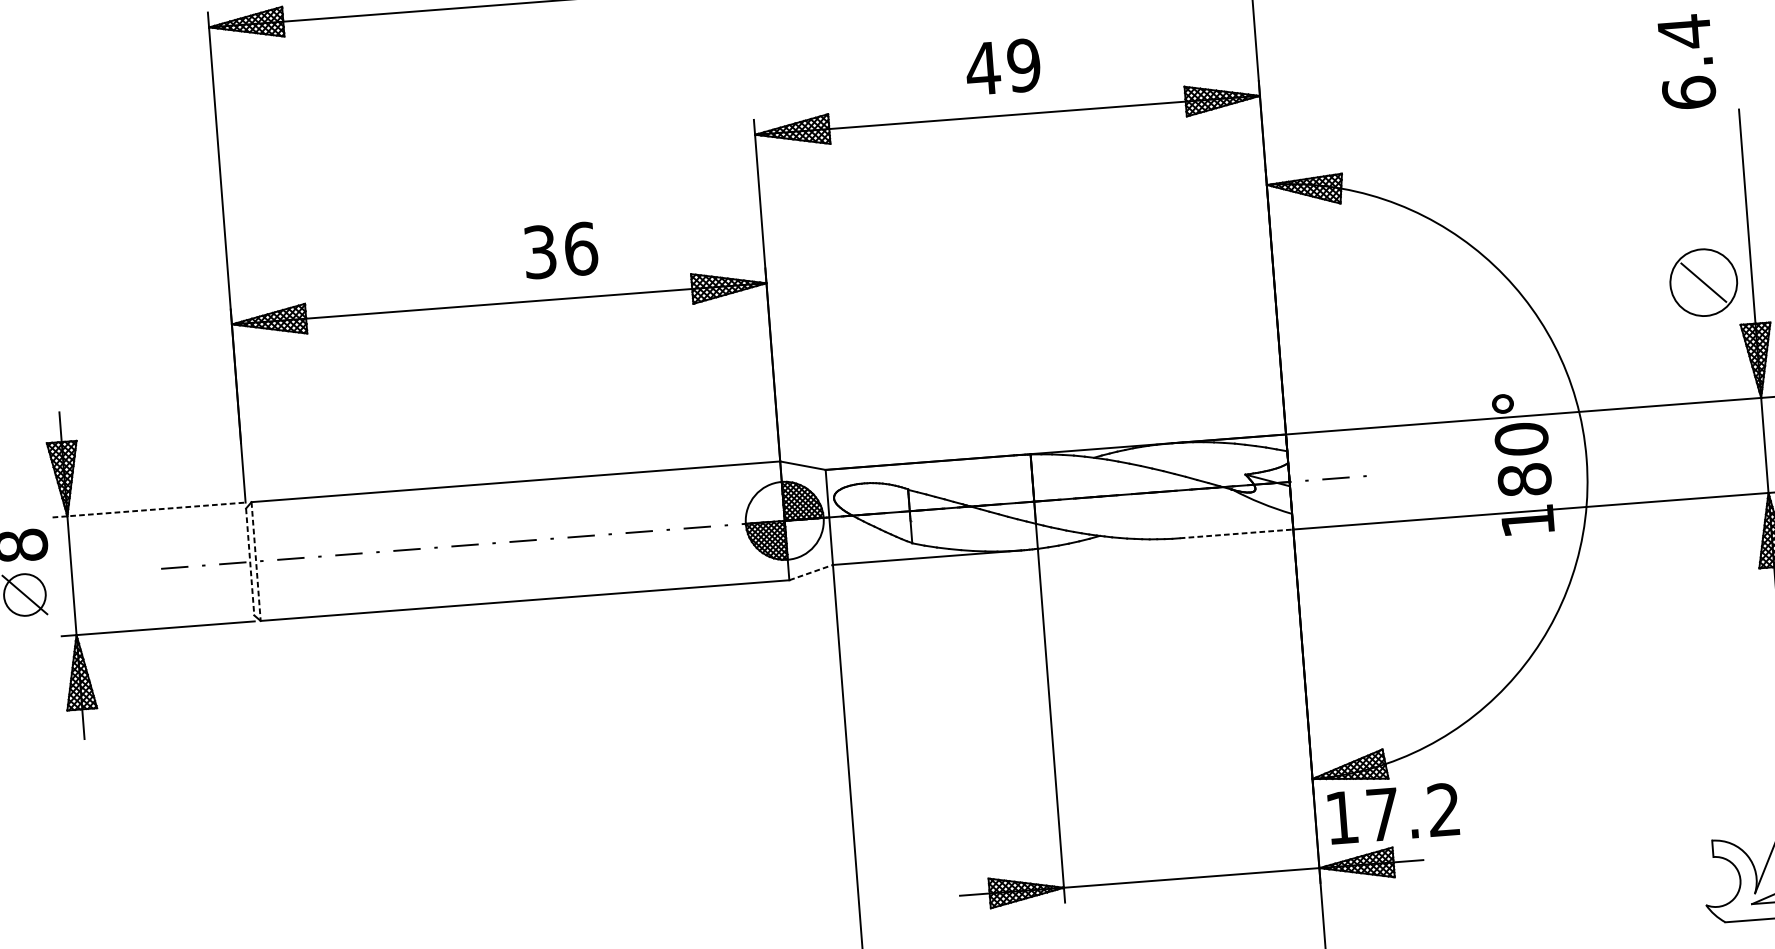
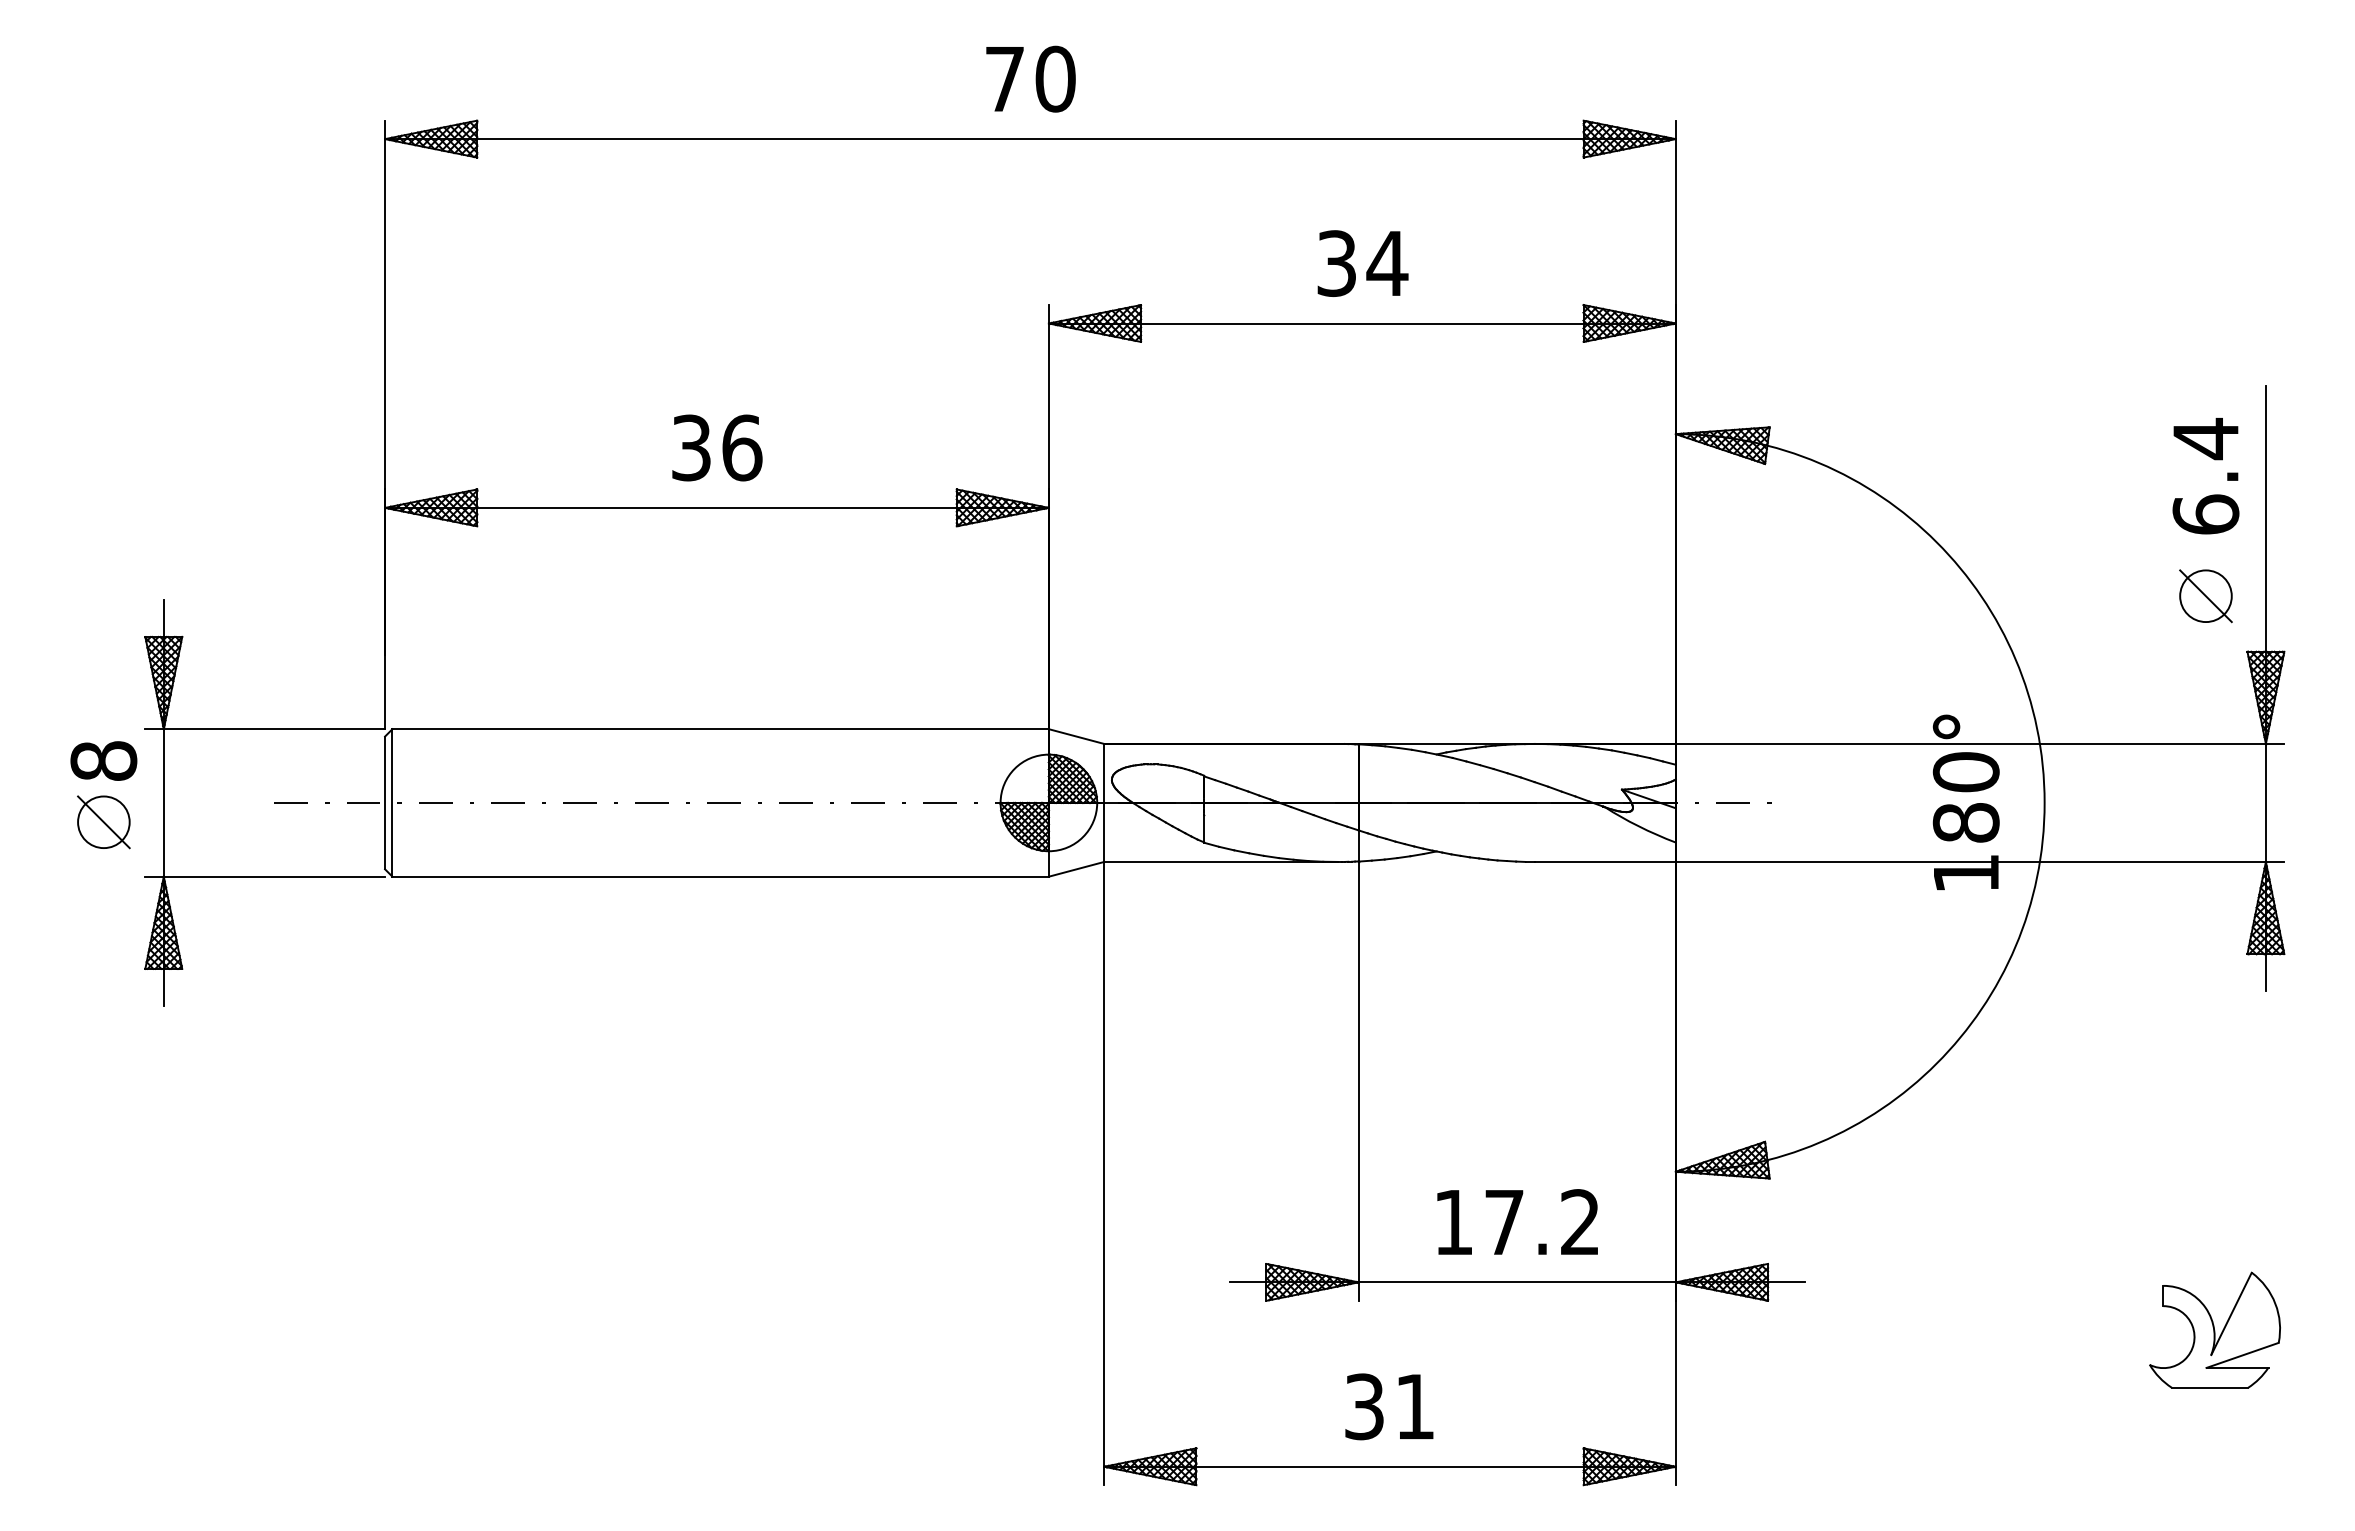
text: (1686, 62) -> (2205, 476), moved
text: (1003, 67) -> (1361, 263), 49 -> 34
text: (561, 250) -> (717, 447), moved
circle: (1703, 282) -> (2205, 596), size x0.62
line: (149, 510) -> (265, 729), dashed -> solid
line: (1236, 533) -> (1605, 861), dashed -> solid
line: (256, 561) -> (392, 802), dashed -> solid
line: (250, 562) -> (385, 803), dashed -> solid
line: (811, 572) -> (1076, 869), dashed -> solid
text: (1393, 813) -> (1517, 1221), moved

